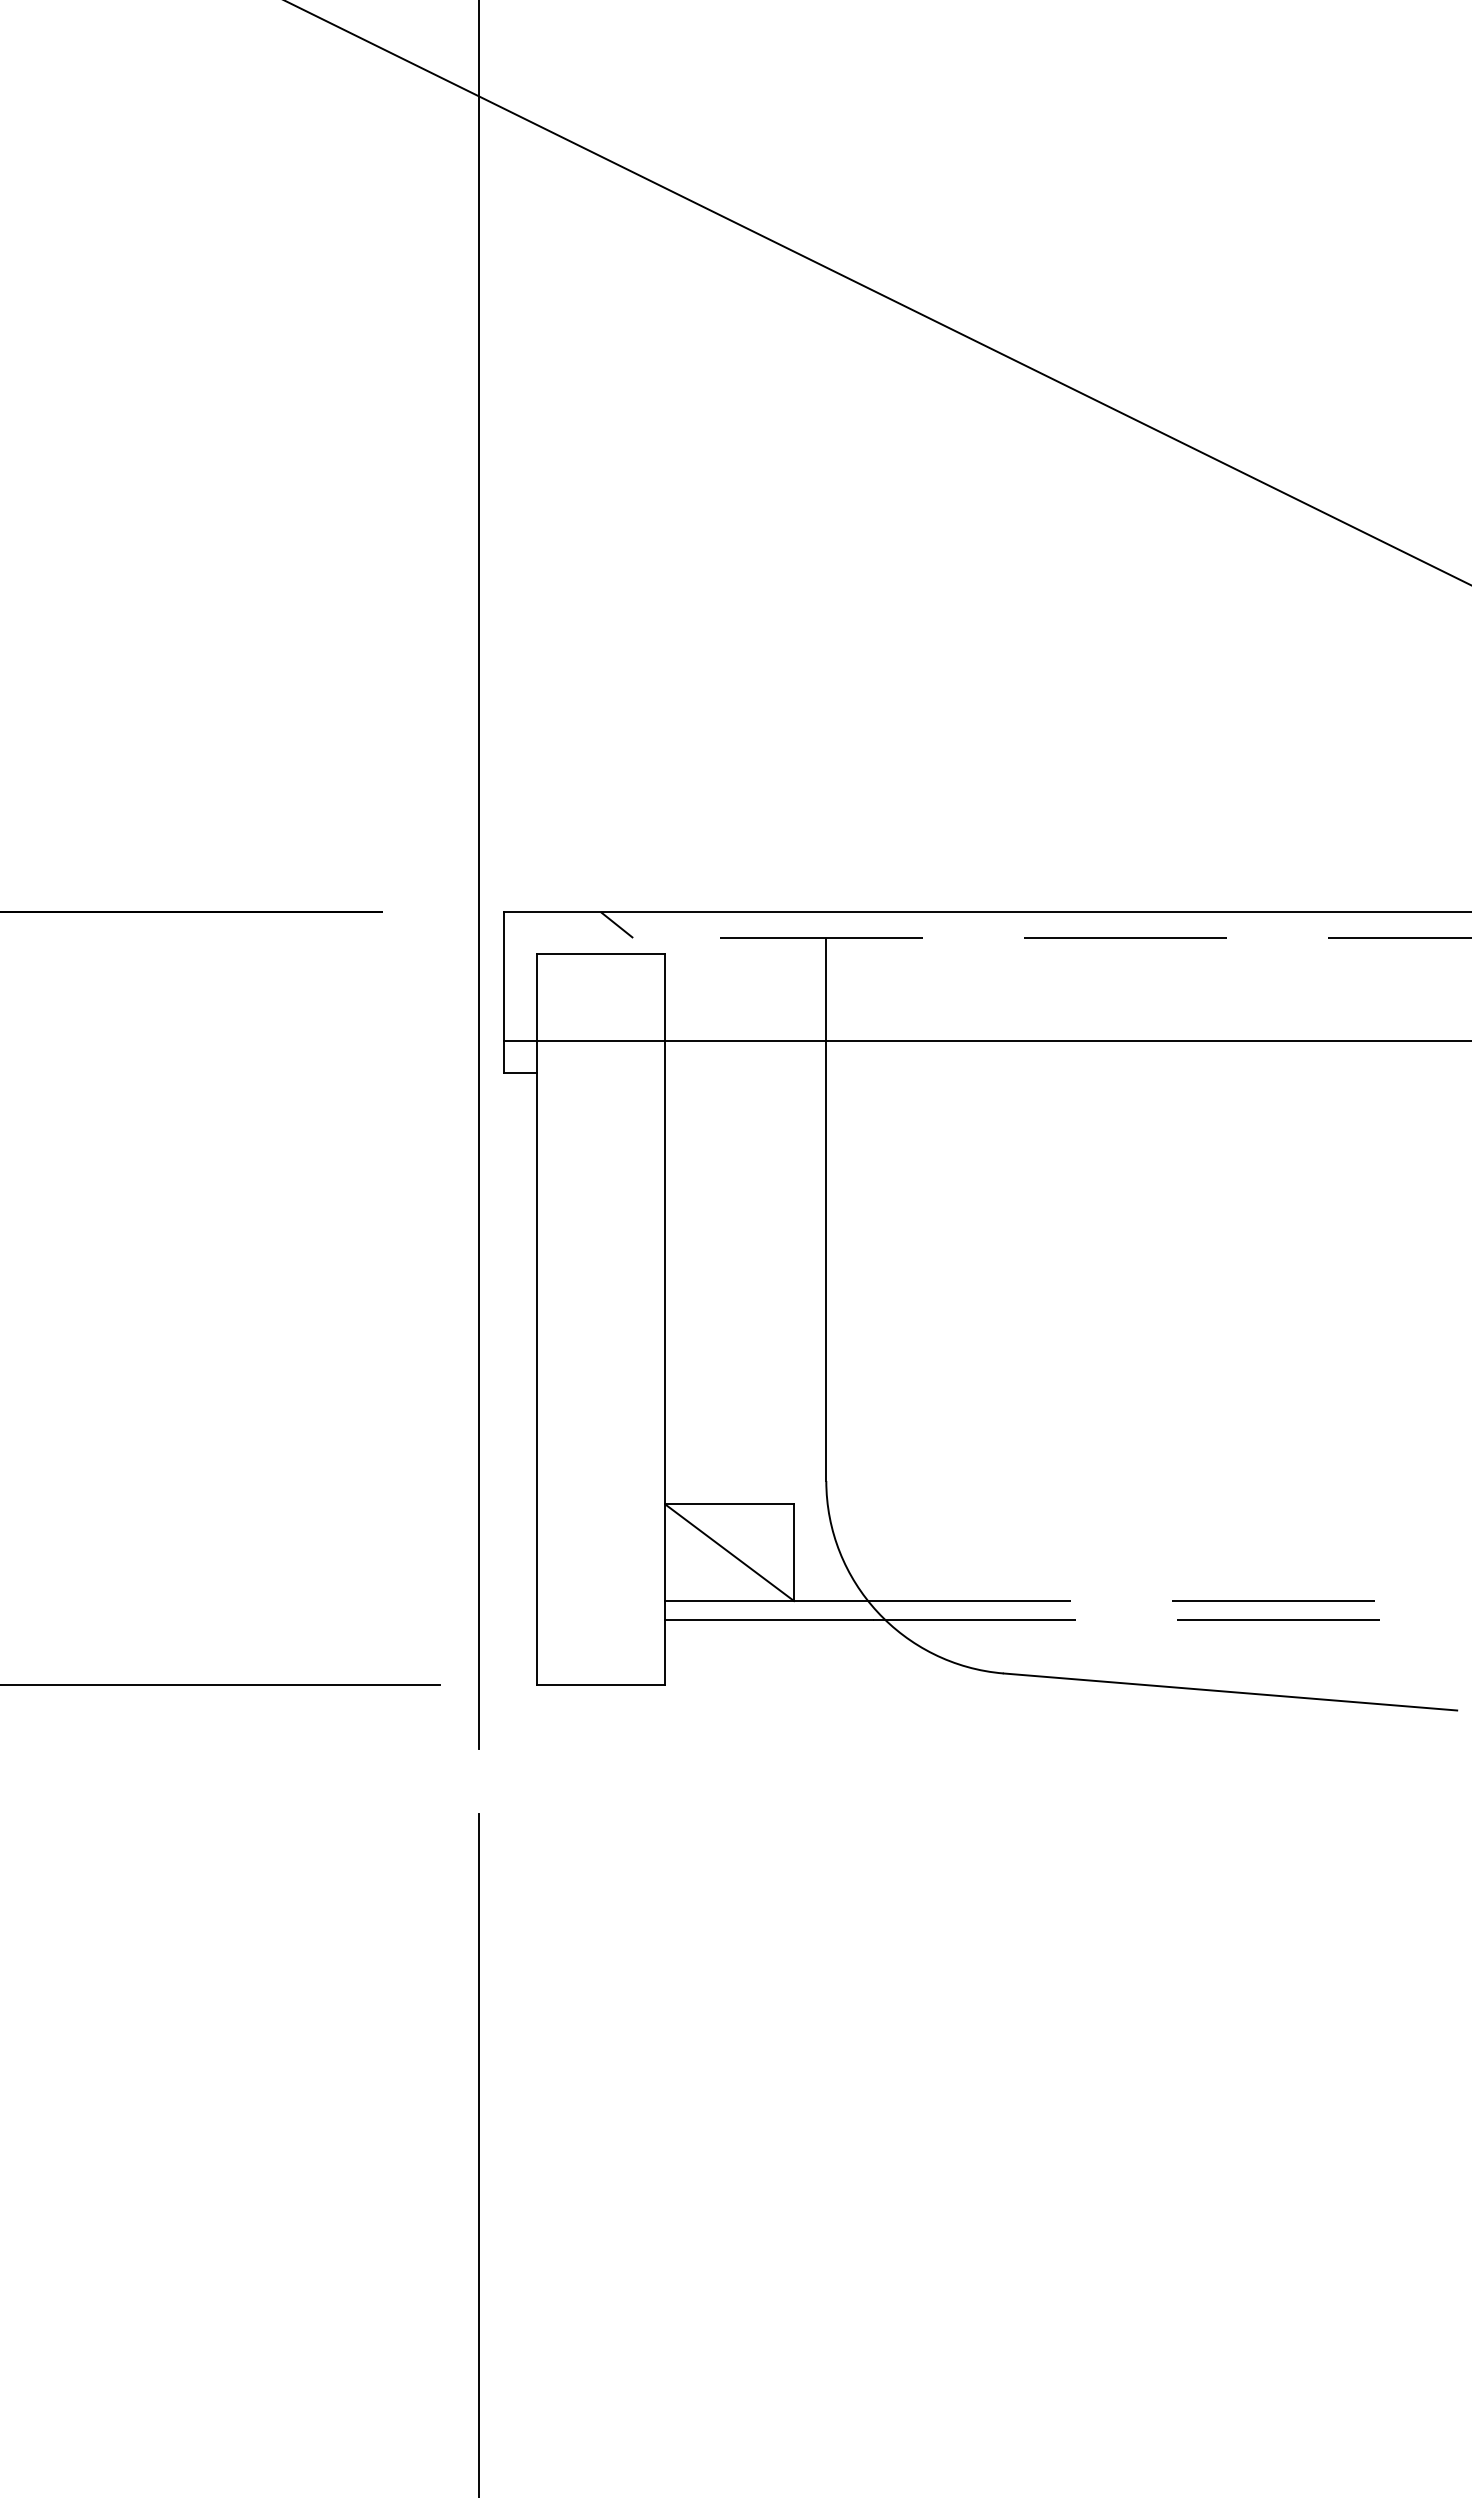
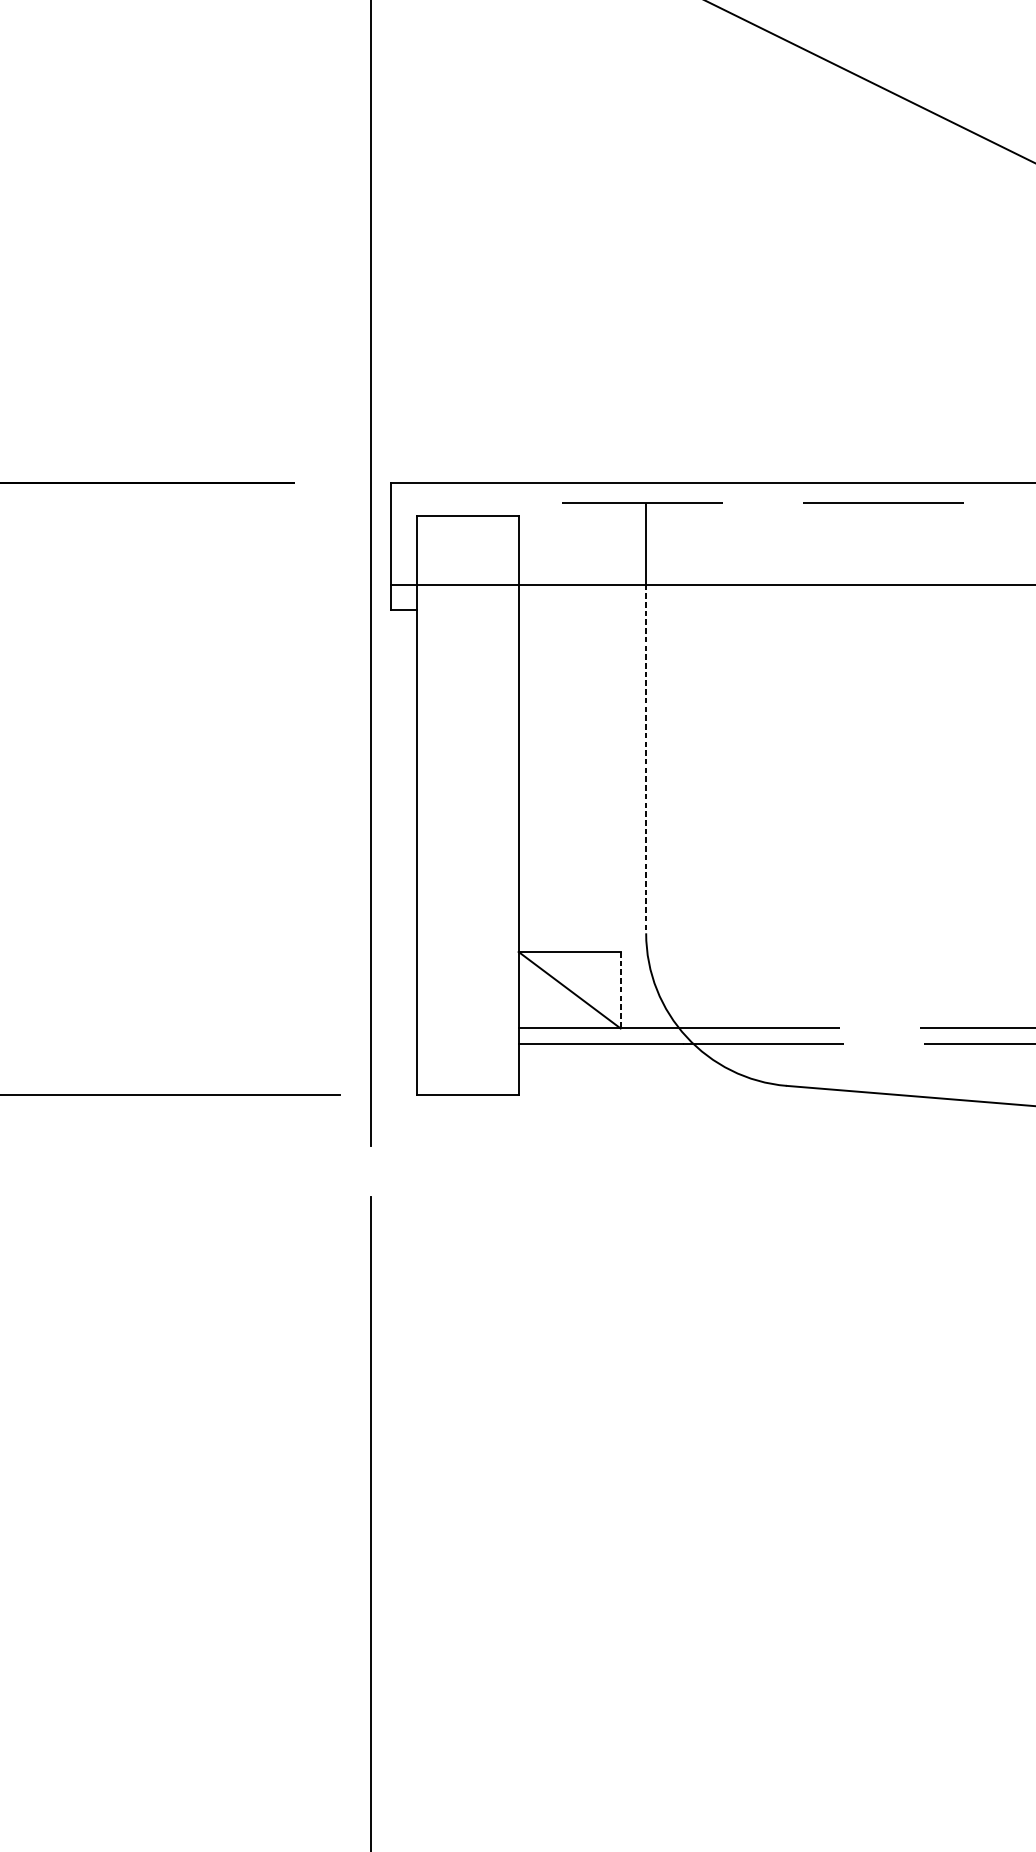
line: (616, 924) -> (479, 492), removed
line: (826, 1261) -> (646, 759), solid -> dashed
line: (794, 1553) -> (620, 990), solid -> dashed

